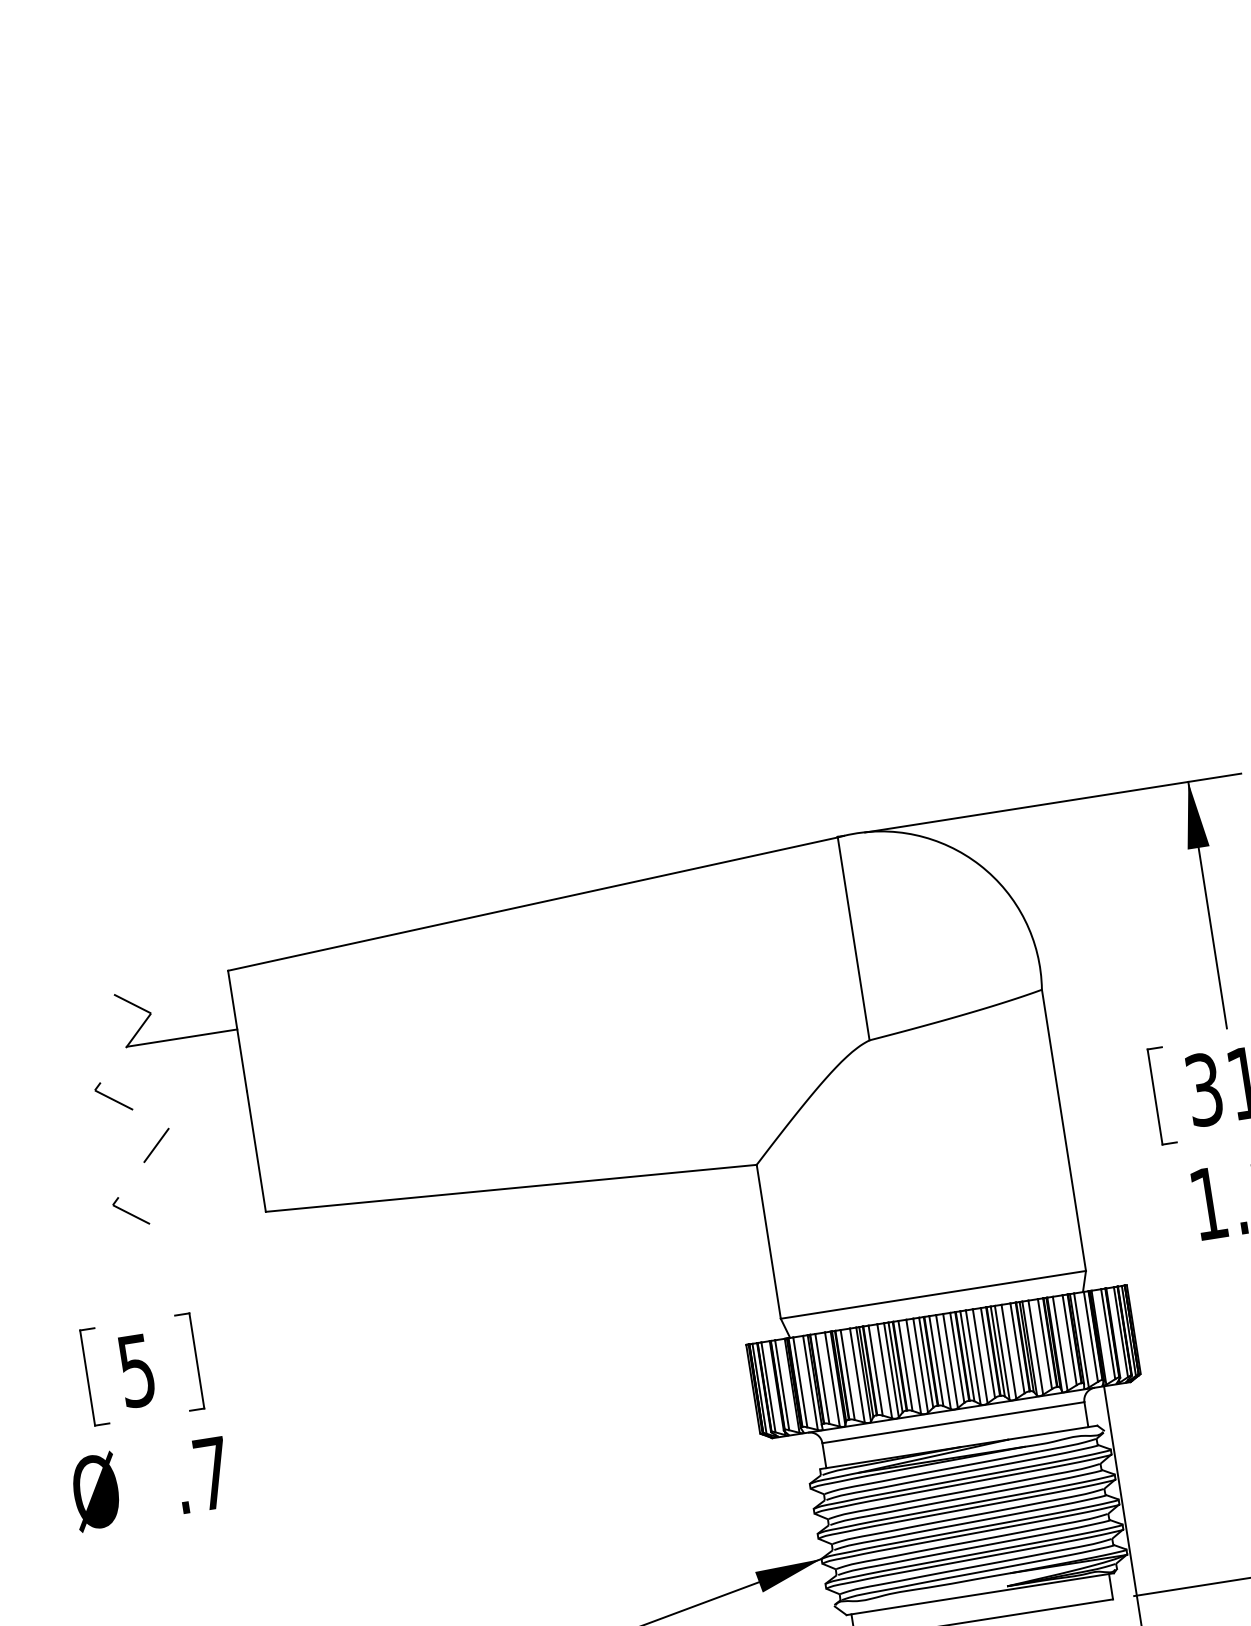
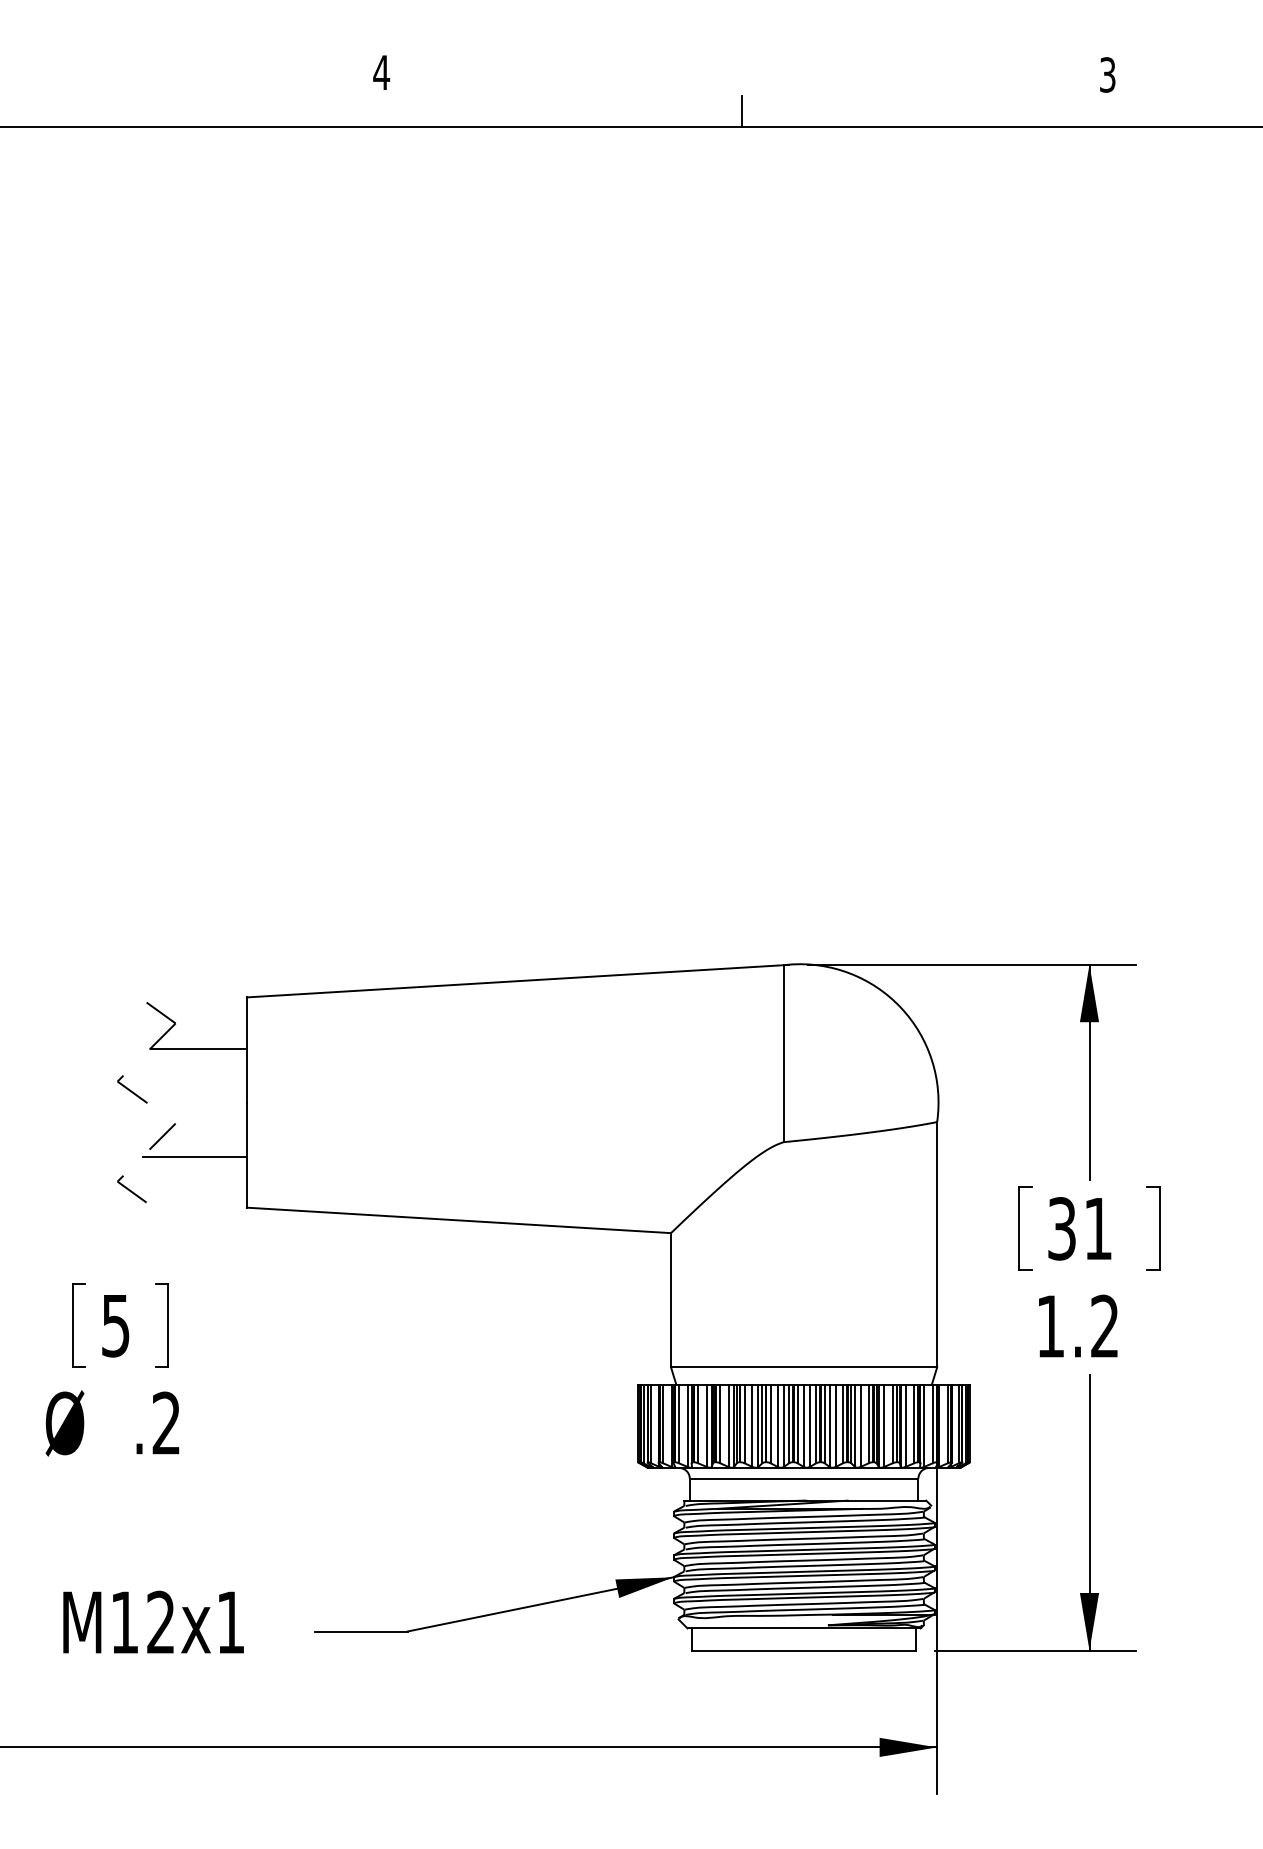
line: (196, 1162) -> (194, 1156), added
text: (211, 1472) -> (165, 1422), .7 -> .2

